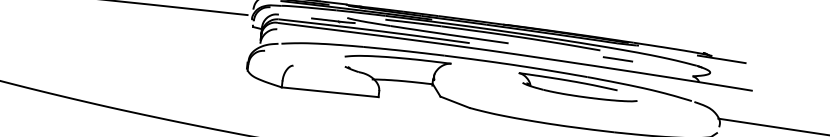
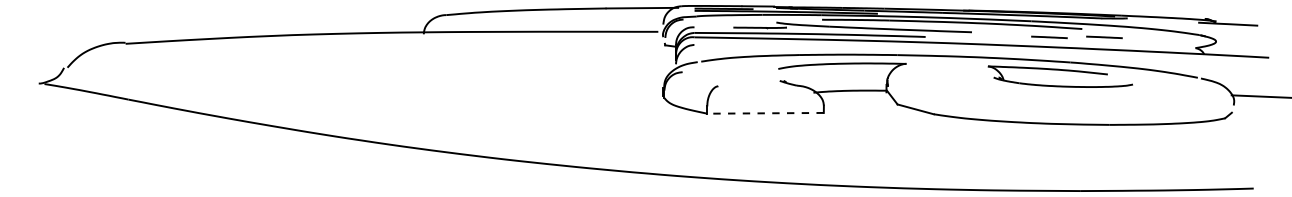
line: (572, 54) -> (1049, 37), added
line: (330, 92) -> (765, 113), solid -> dashed

